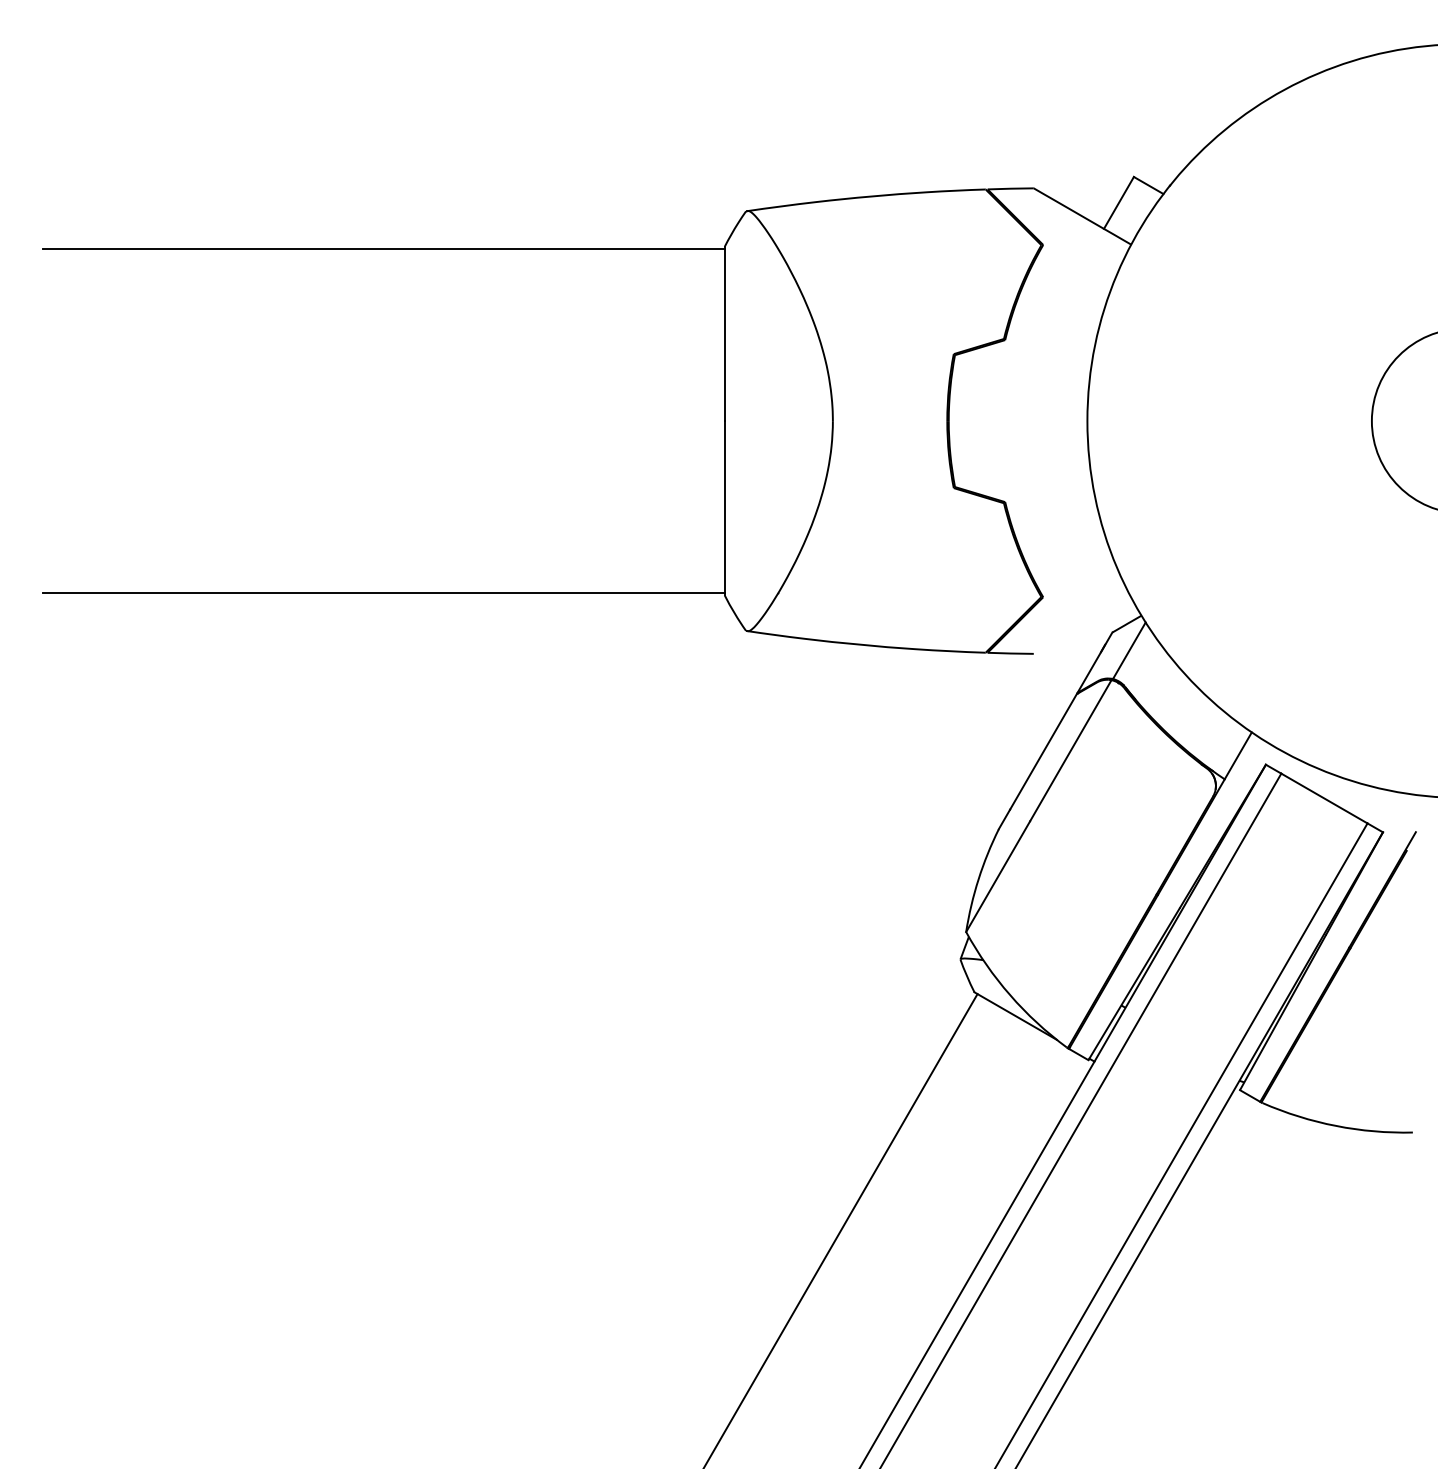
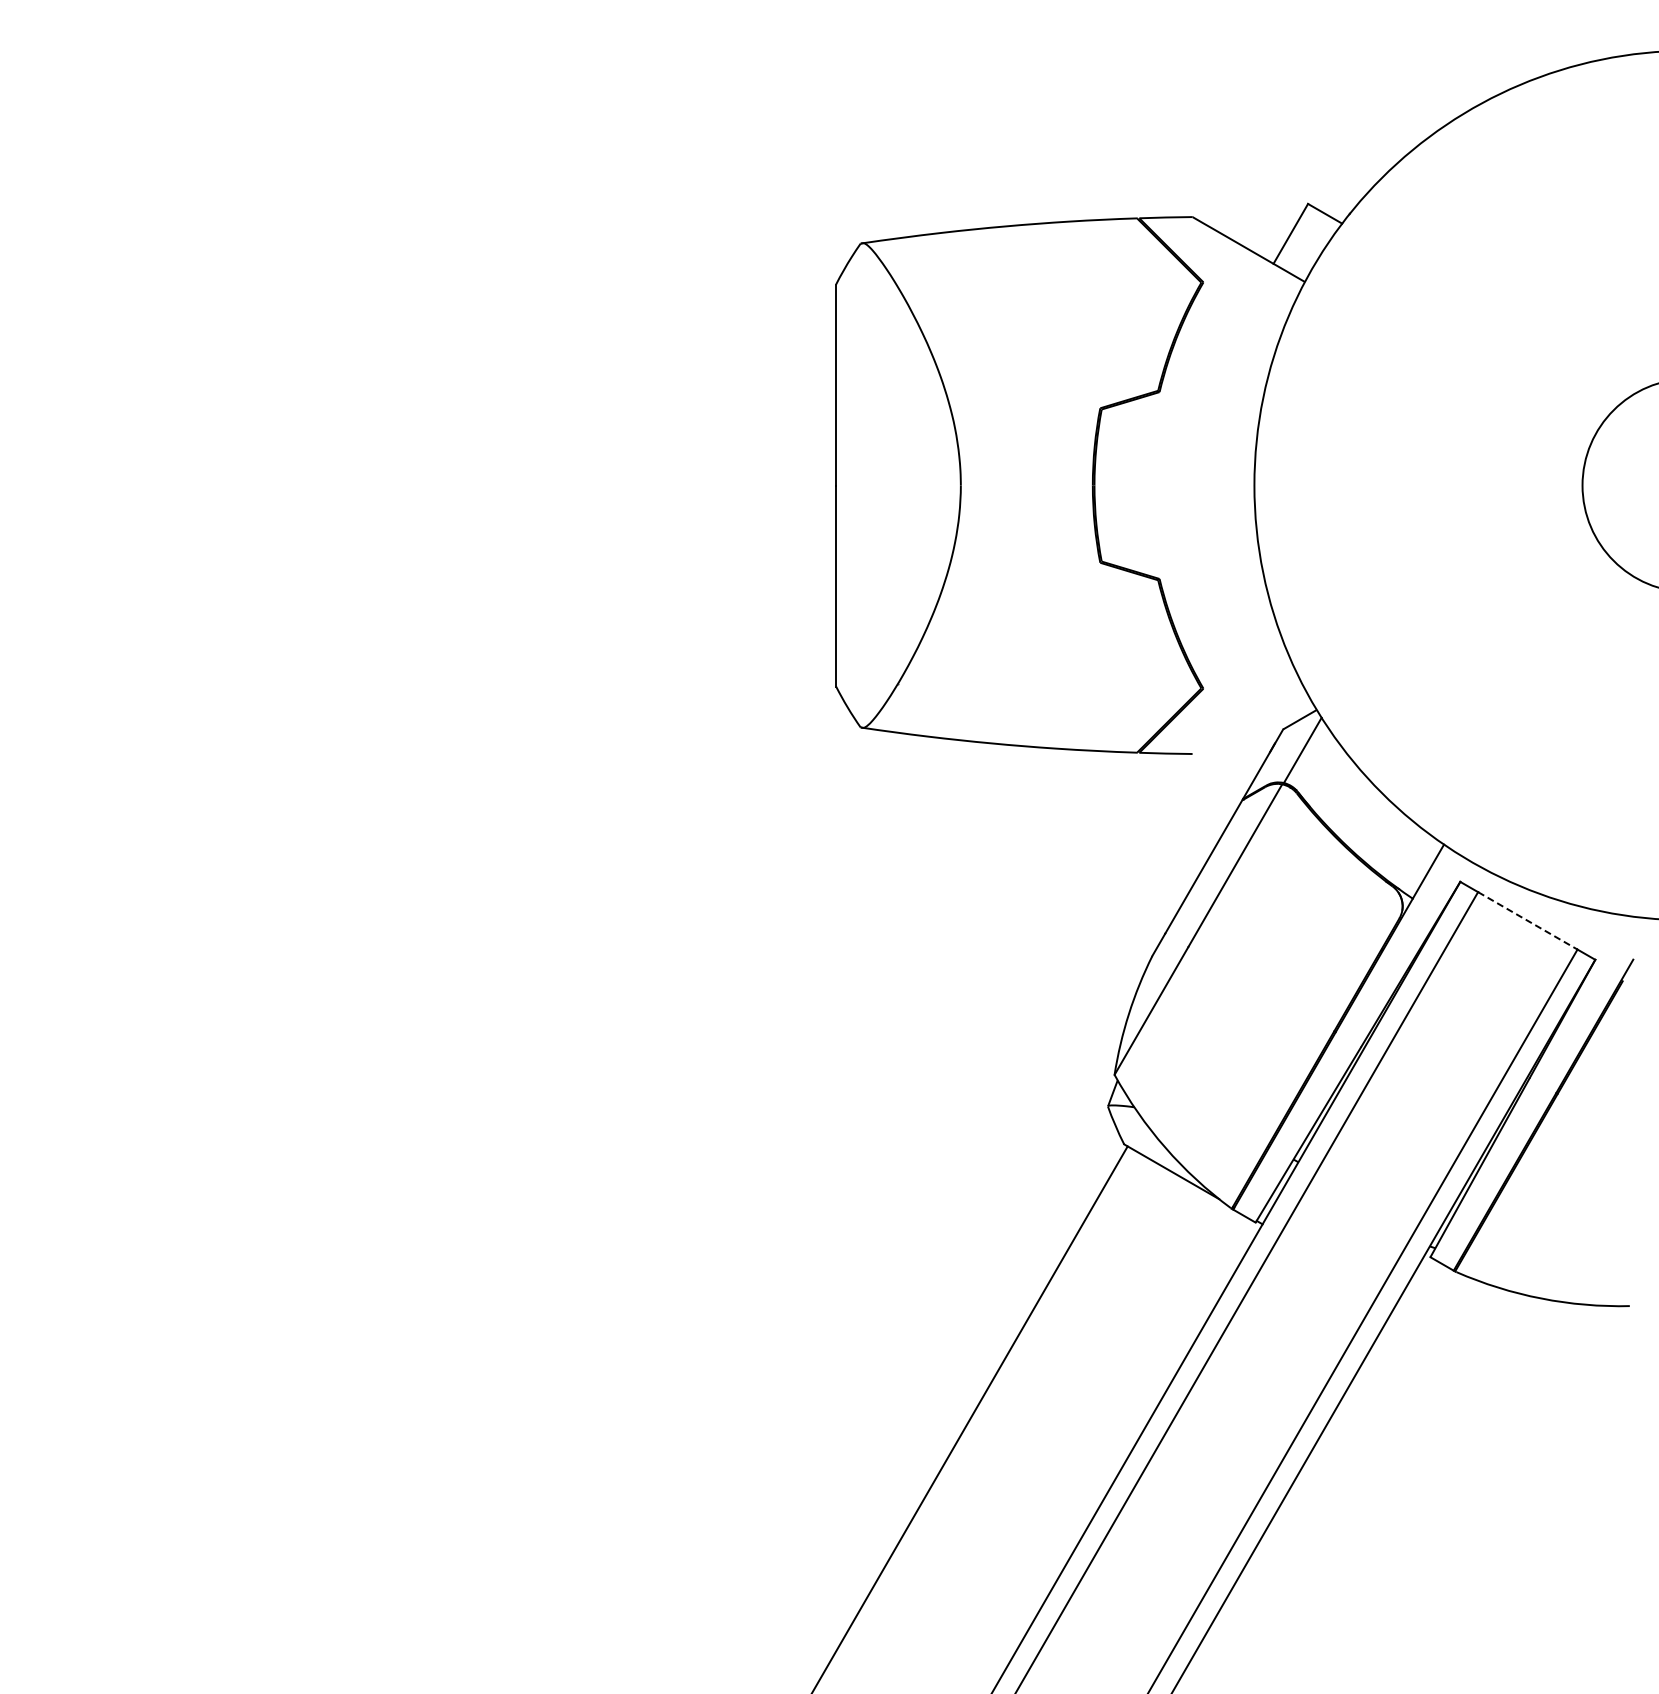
line: (383, 249) -> (442, 287), removed
line: (383, 592) -> (442, 683), removed
line: (1325, 799) -> (1528, 921), solid -> dashed

